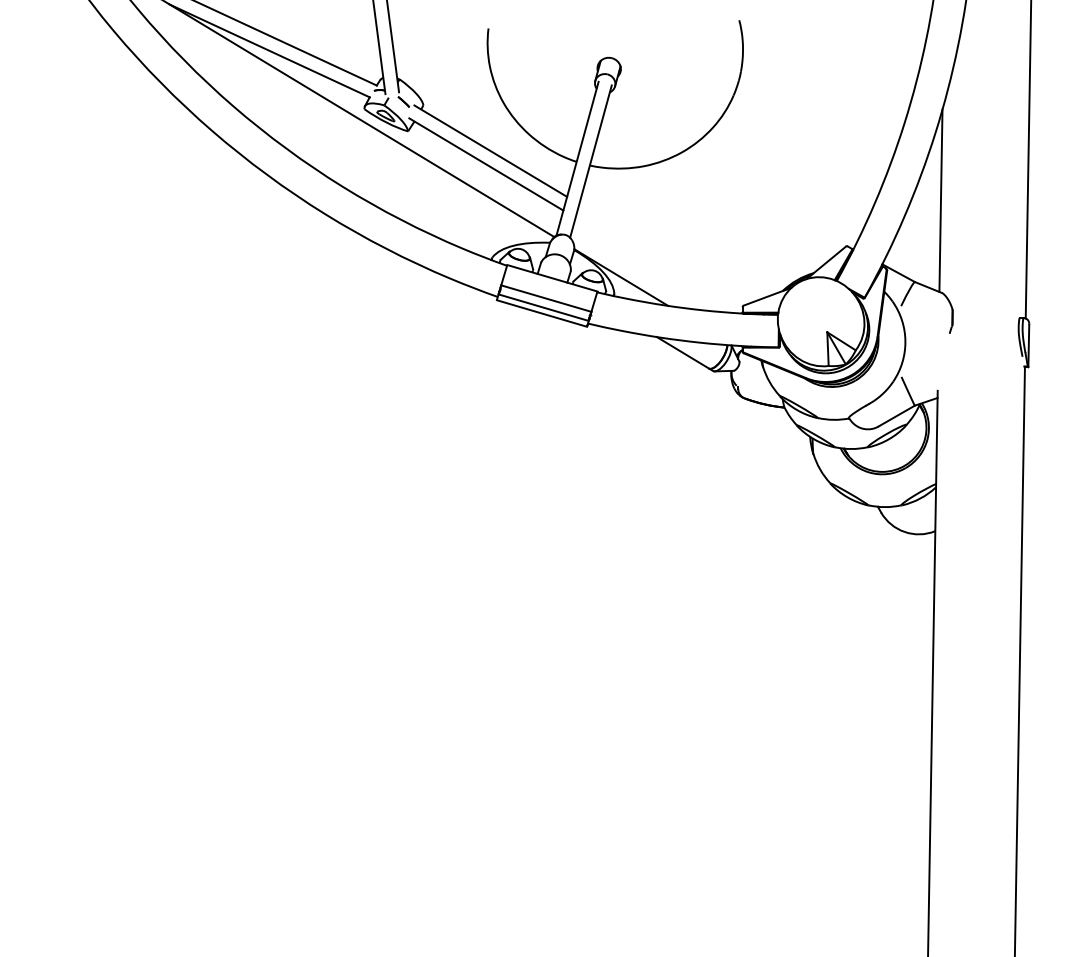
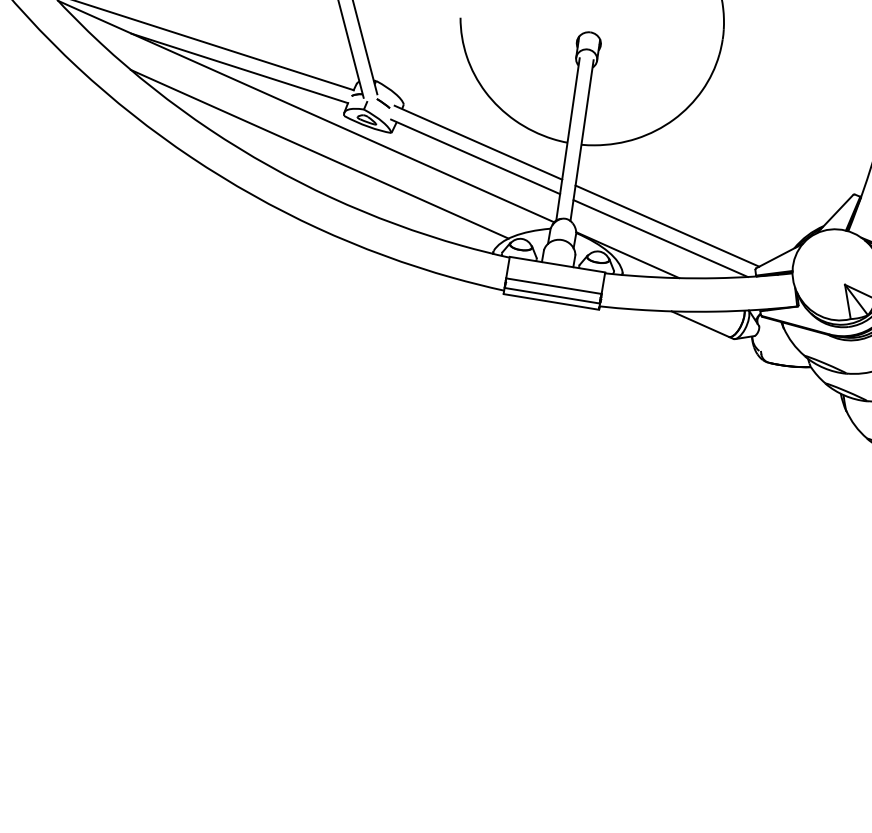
line: (336, 143) -> (319, 154), added
line: (662, 254) -> (666, 226), added
line: (654, 265) -> (660, 238), added

